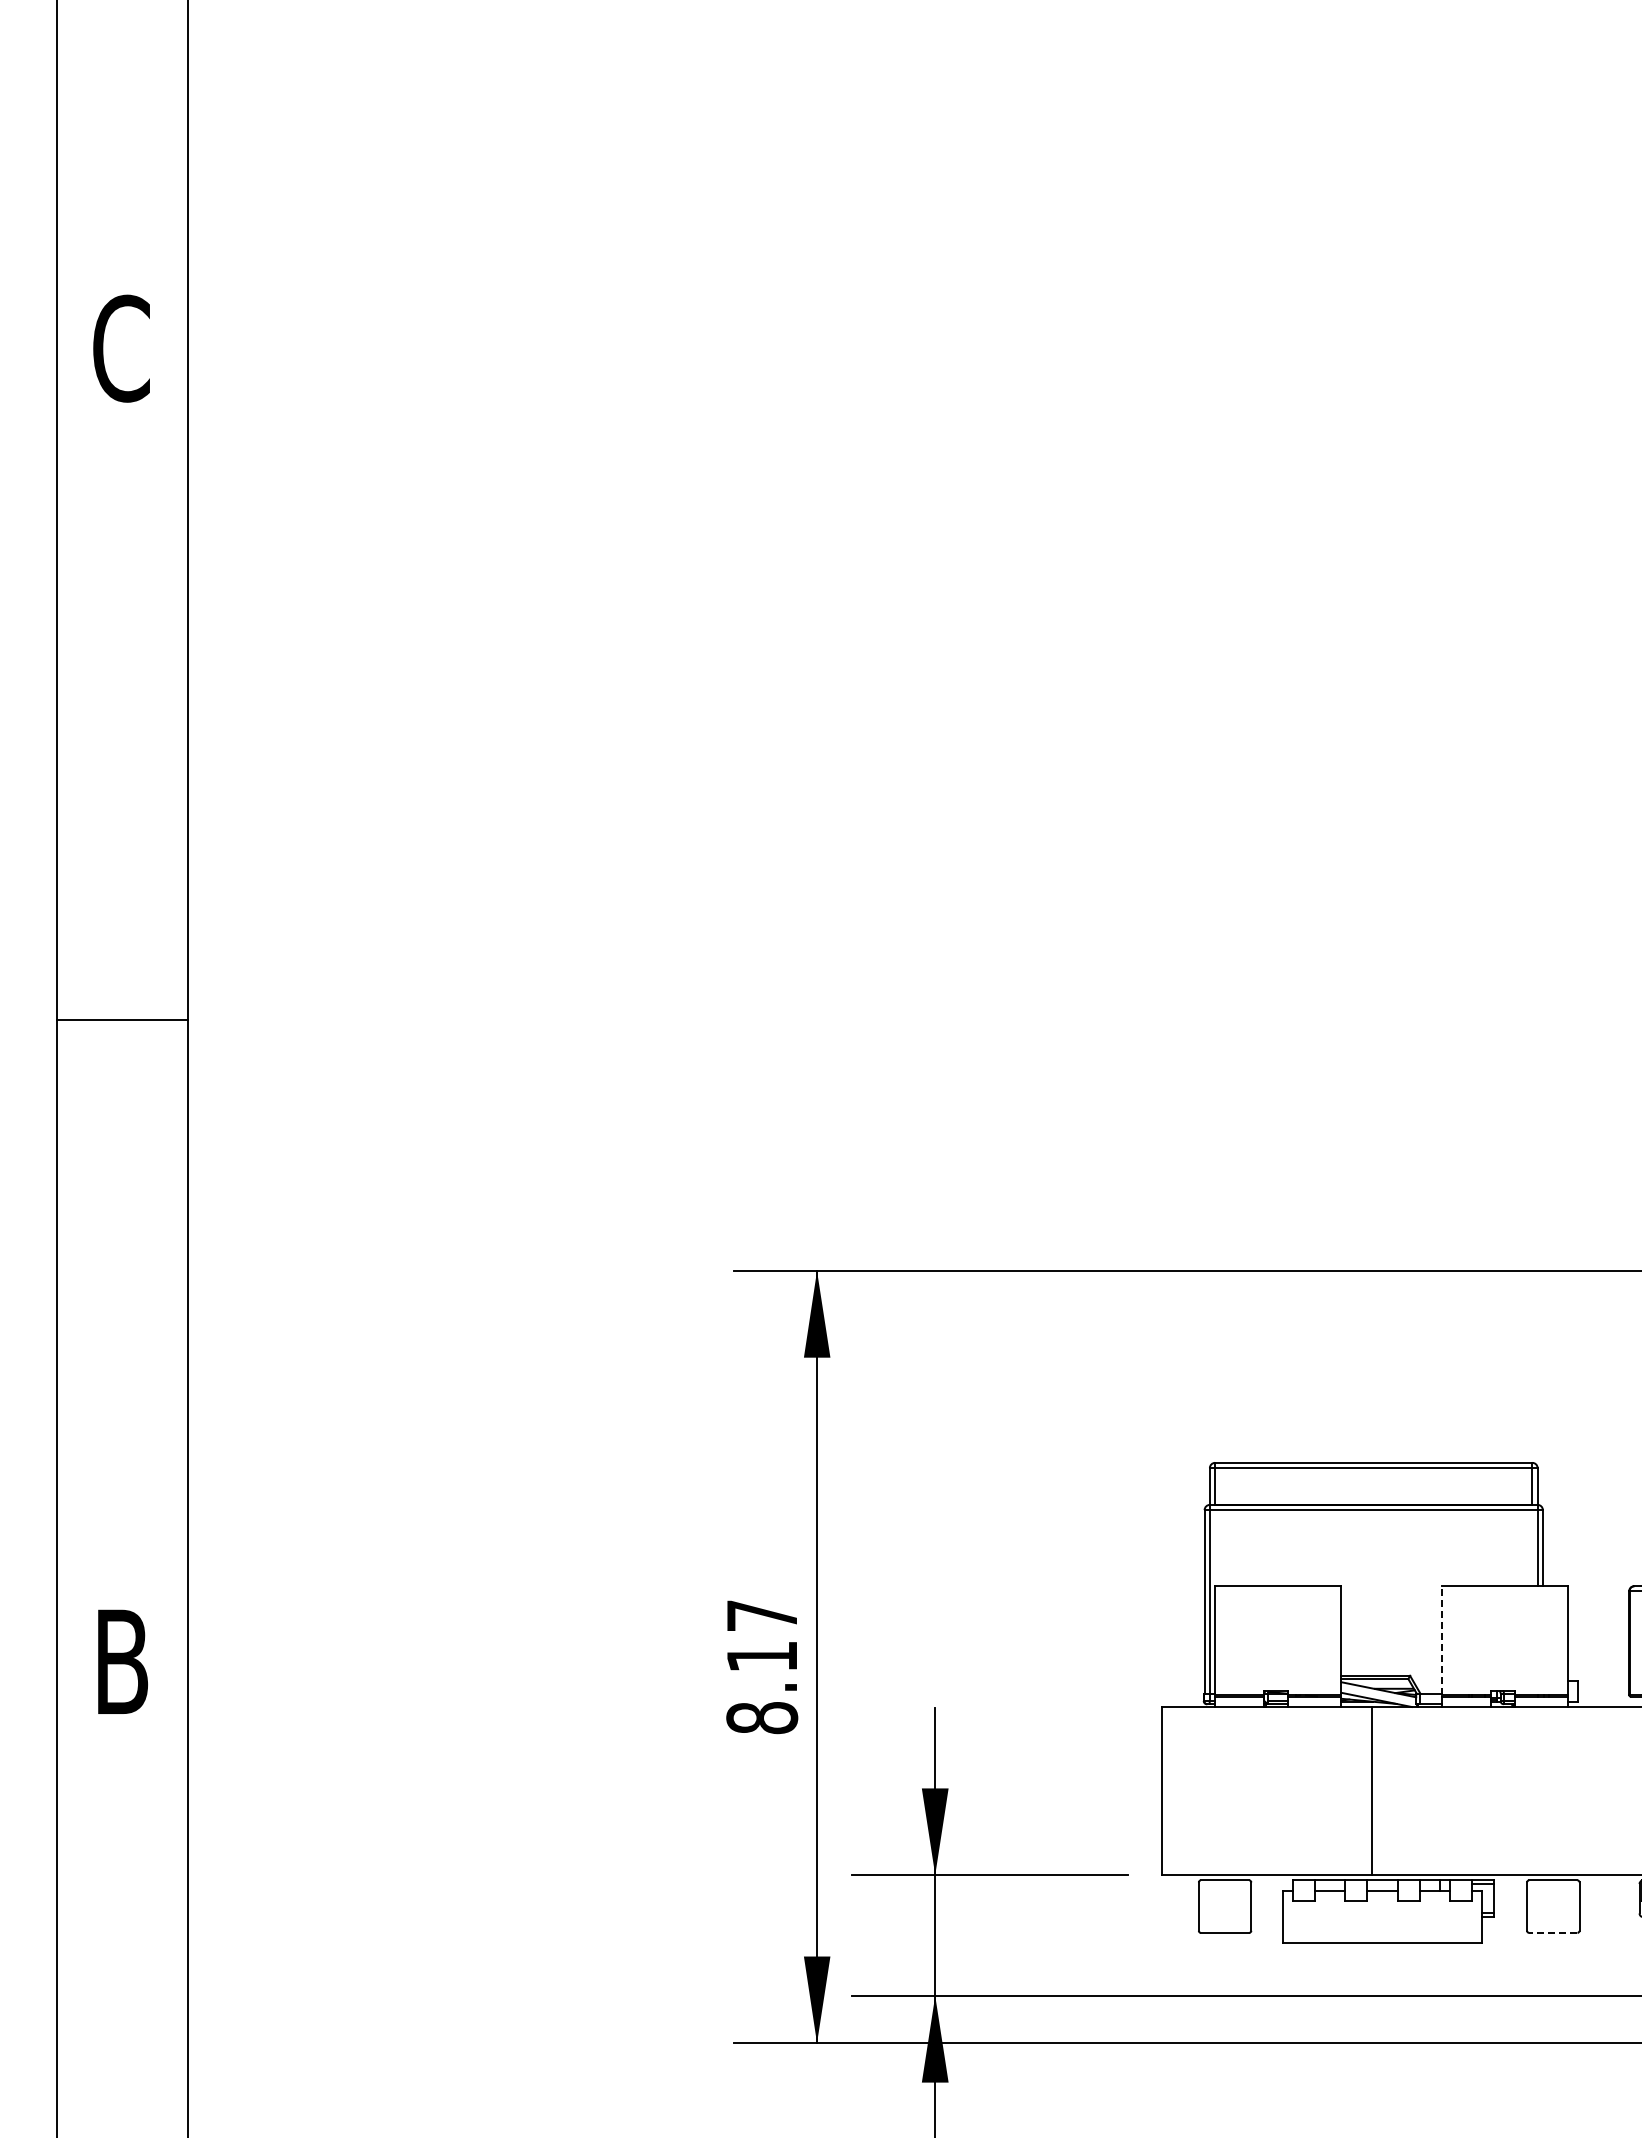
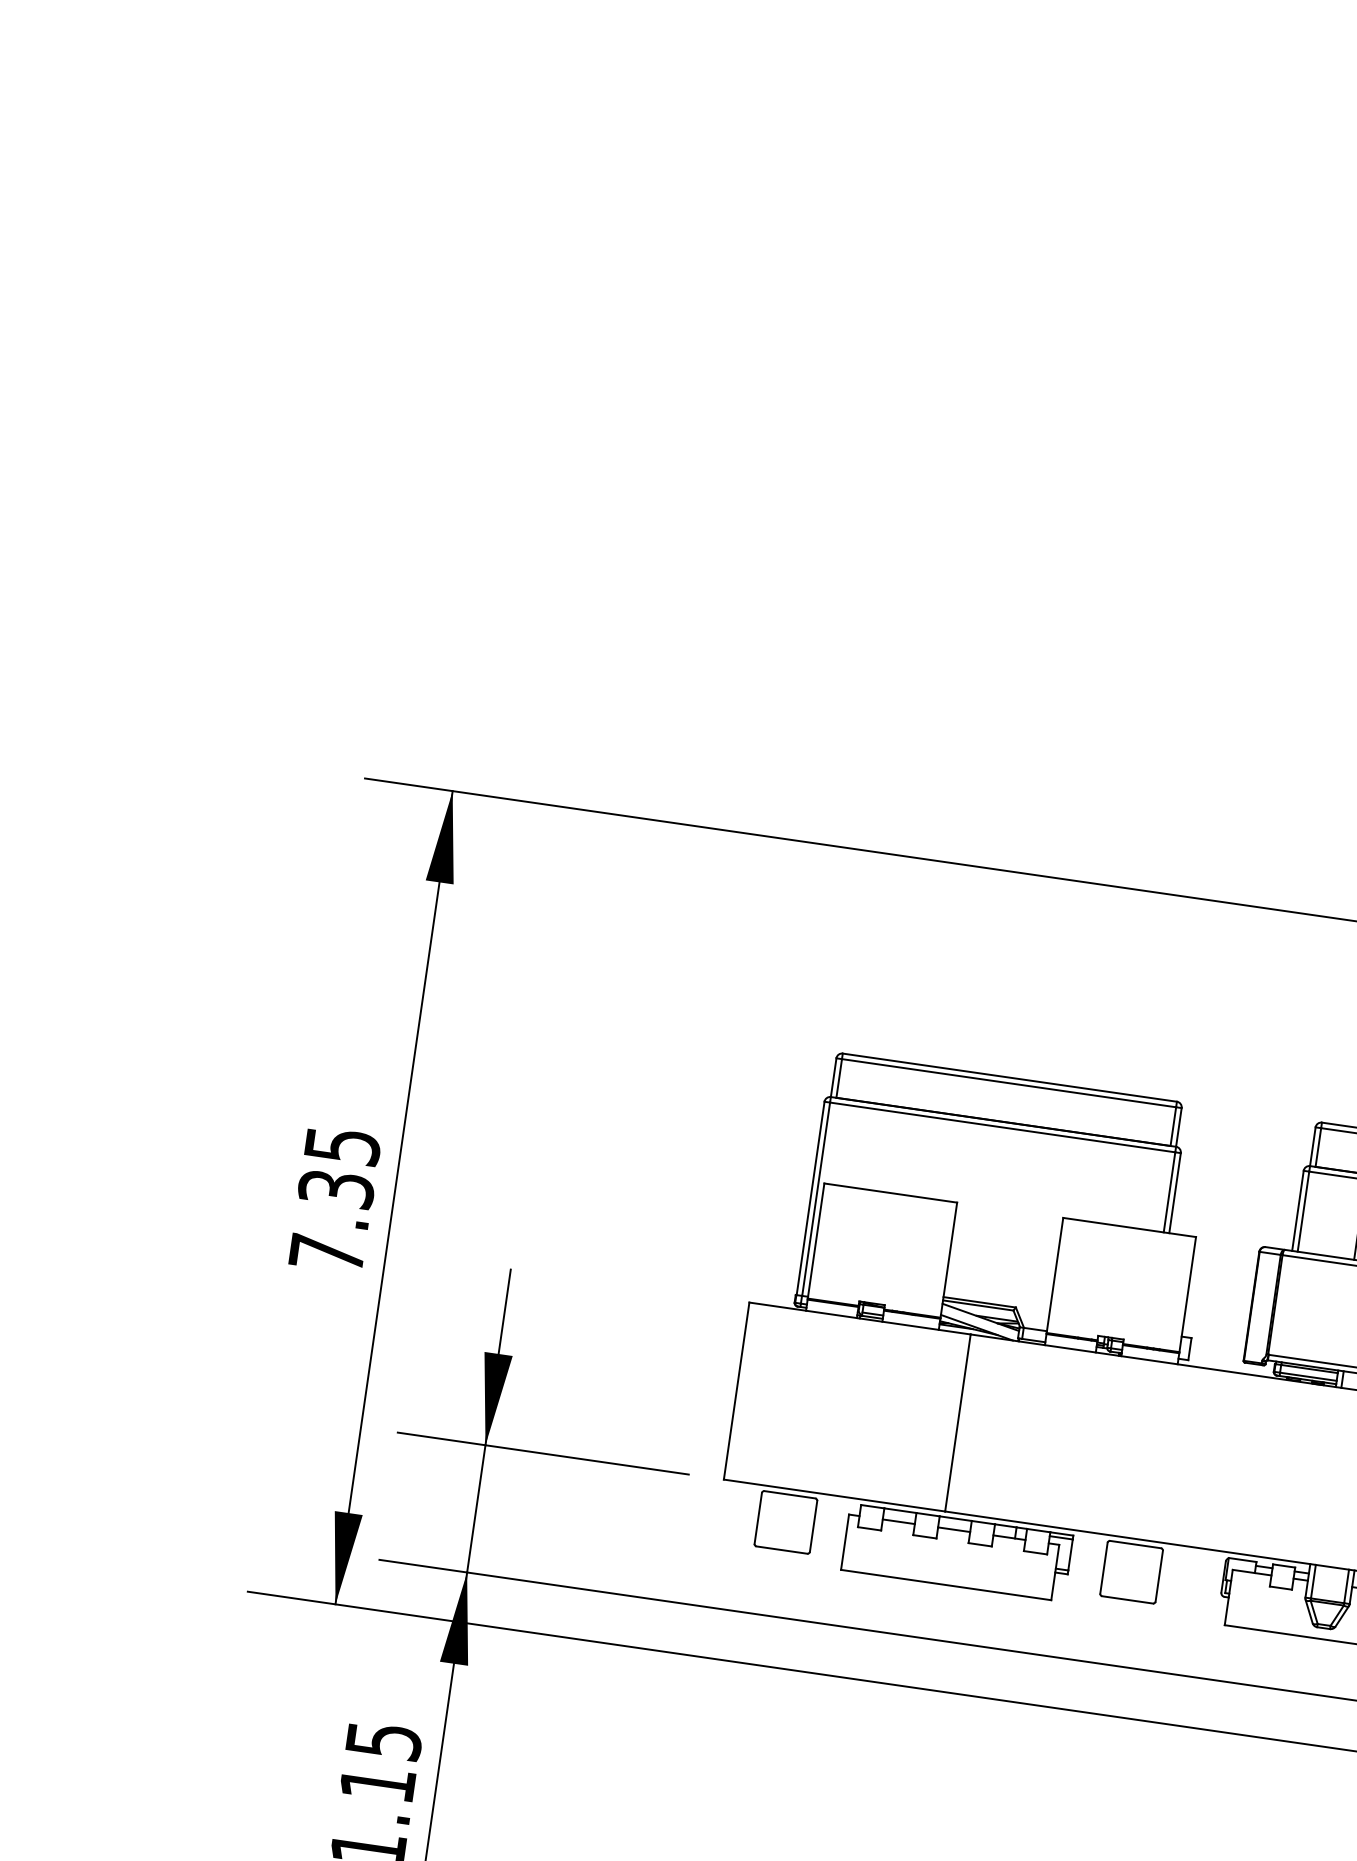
line: (1442, 1640) -> (1055, 1275), dashed -> solid
text: (762, 1667) -> (335, 1200), 8.17 -> 7.35
line: (1552, 1932) -> (1126, 1599), dashed -> solid

